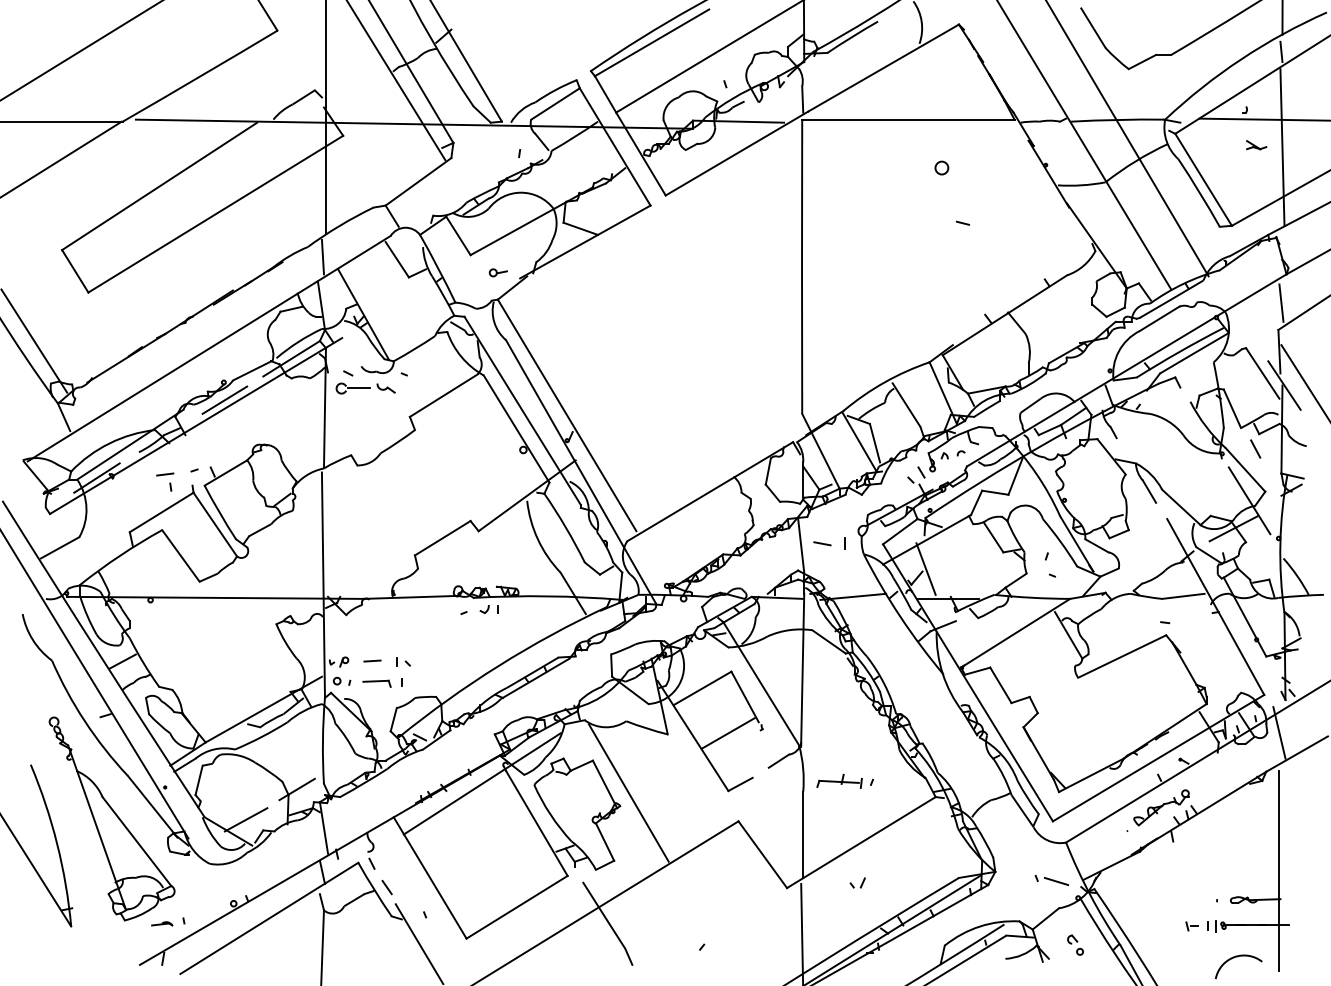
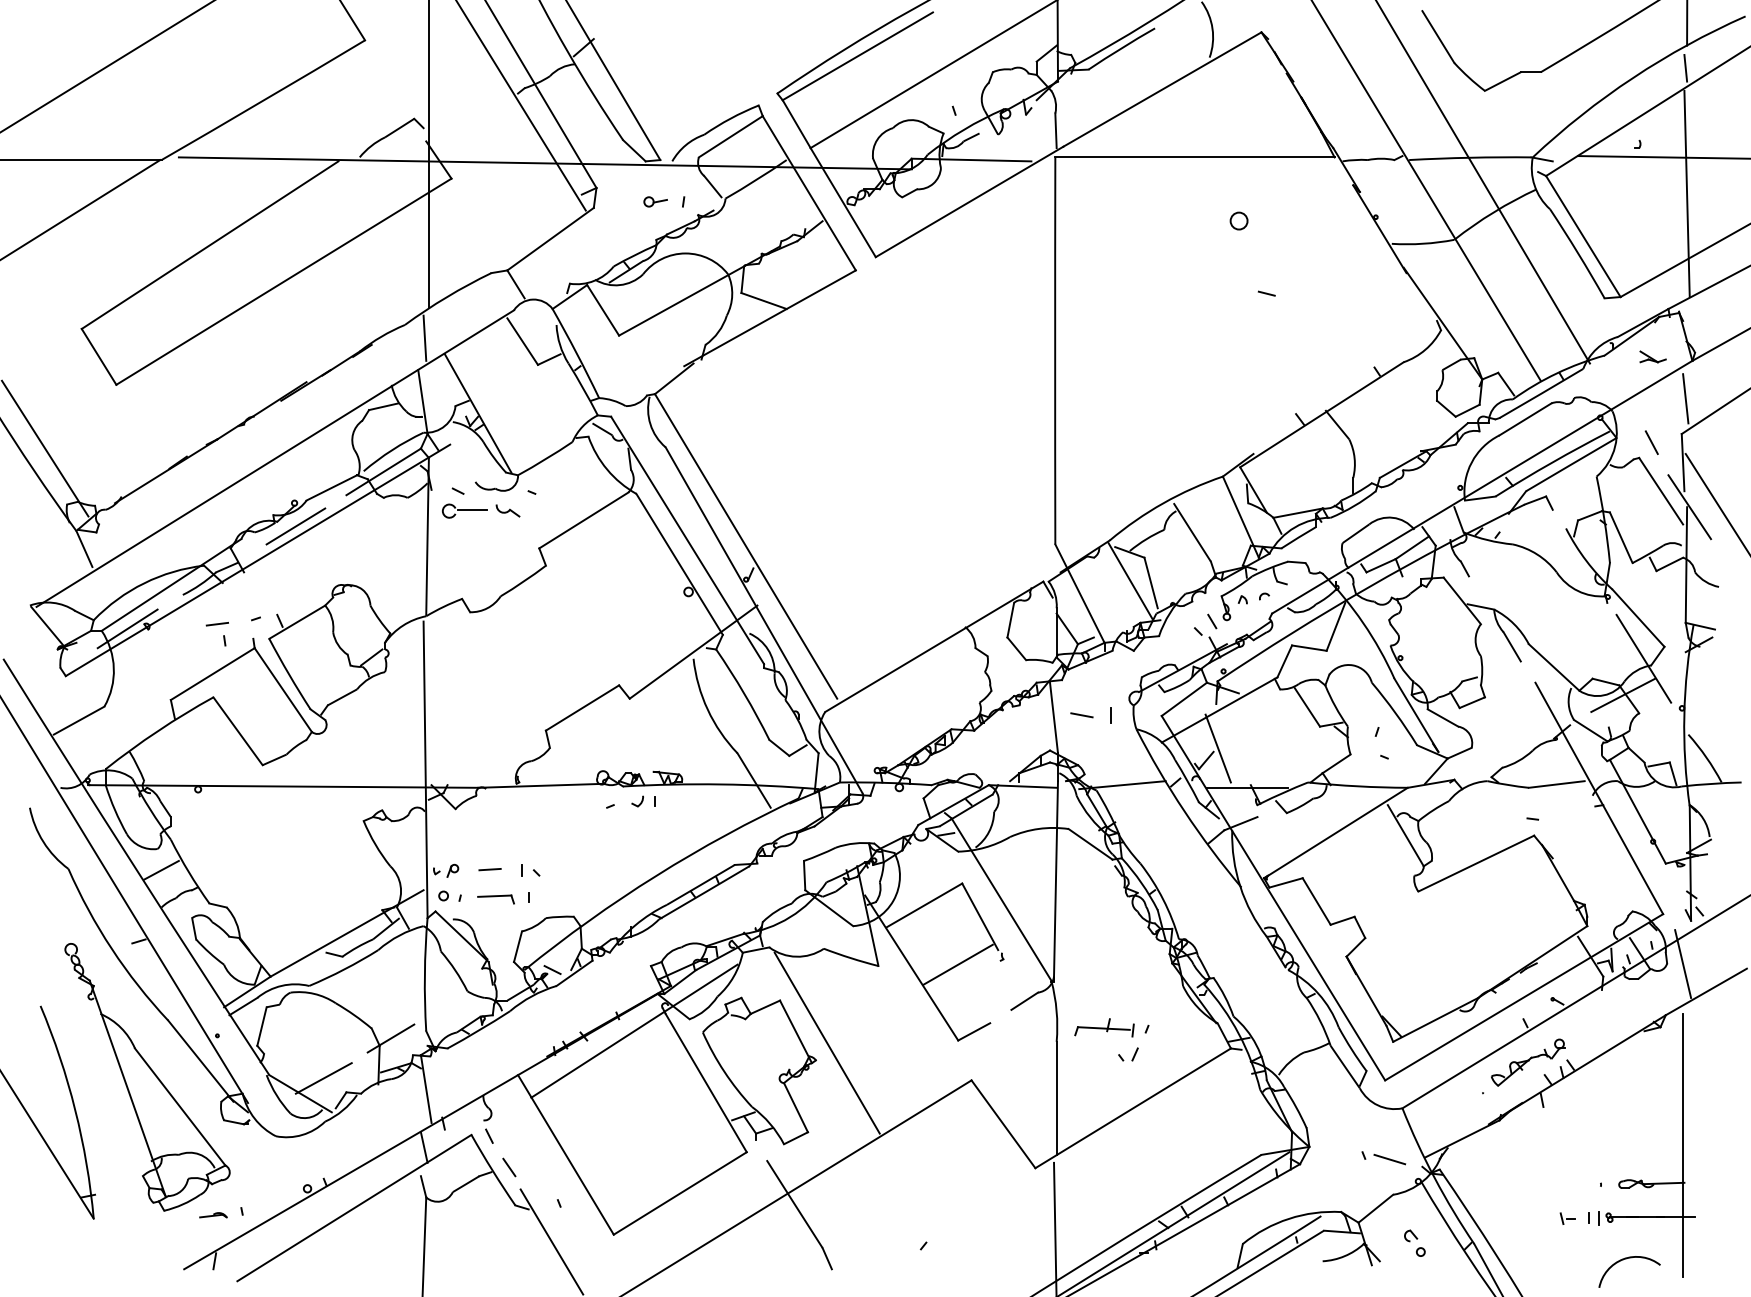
part: (1256, 144) -> (1652, 356), moved
part: (498, 272) -> (655, 201), moved
line: (1255, 448) -> (1651, 442), moved
part: (857, 882) -> (1128, 1054), moved

